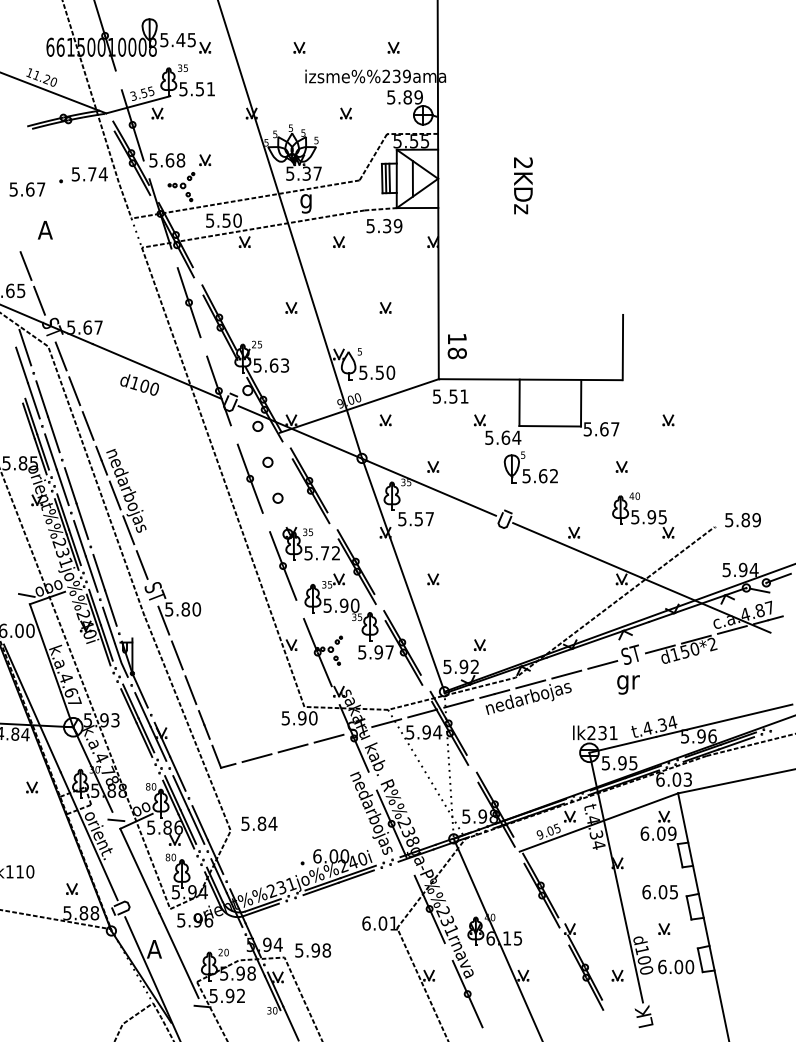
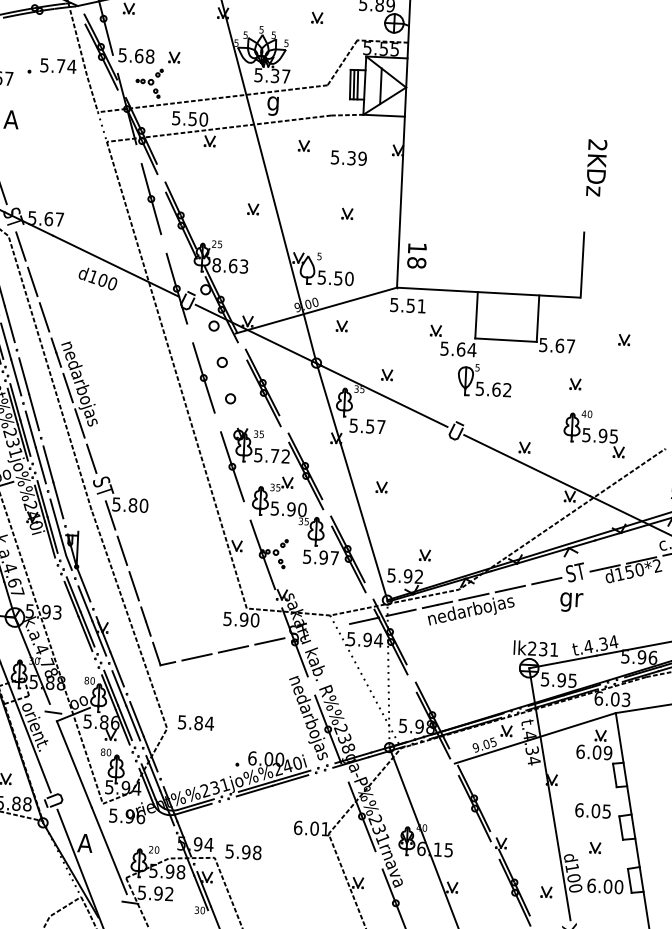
text: (523, 185) -> (596, 167), moved
text: (384, 226) -> (348, 158), moved
text: (257, 365) -> (216, 265), 5.63 -> 8.63
line: (386, 723) -> (327, 629), removed

